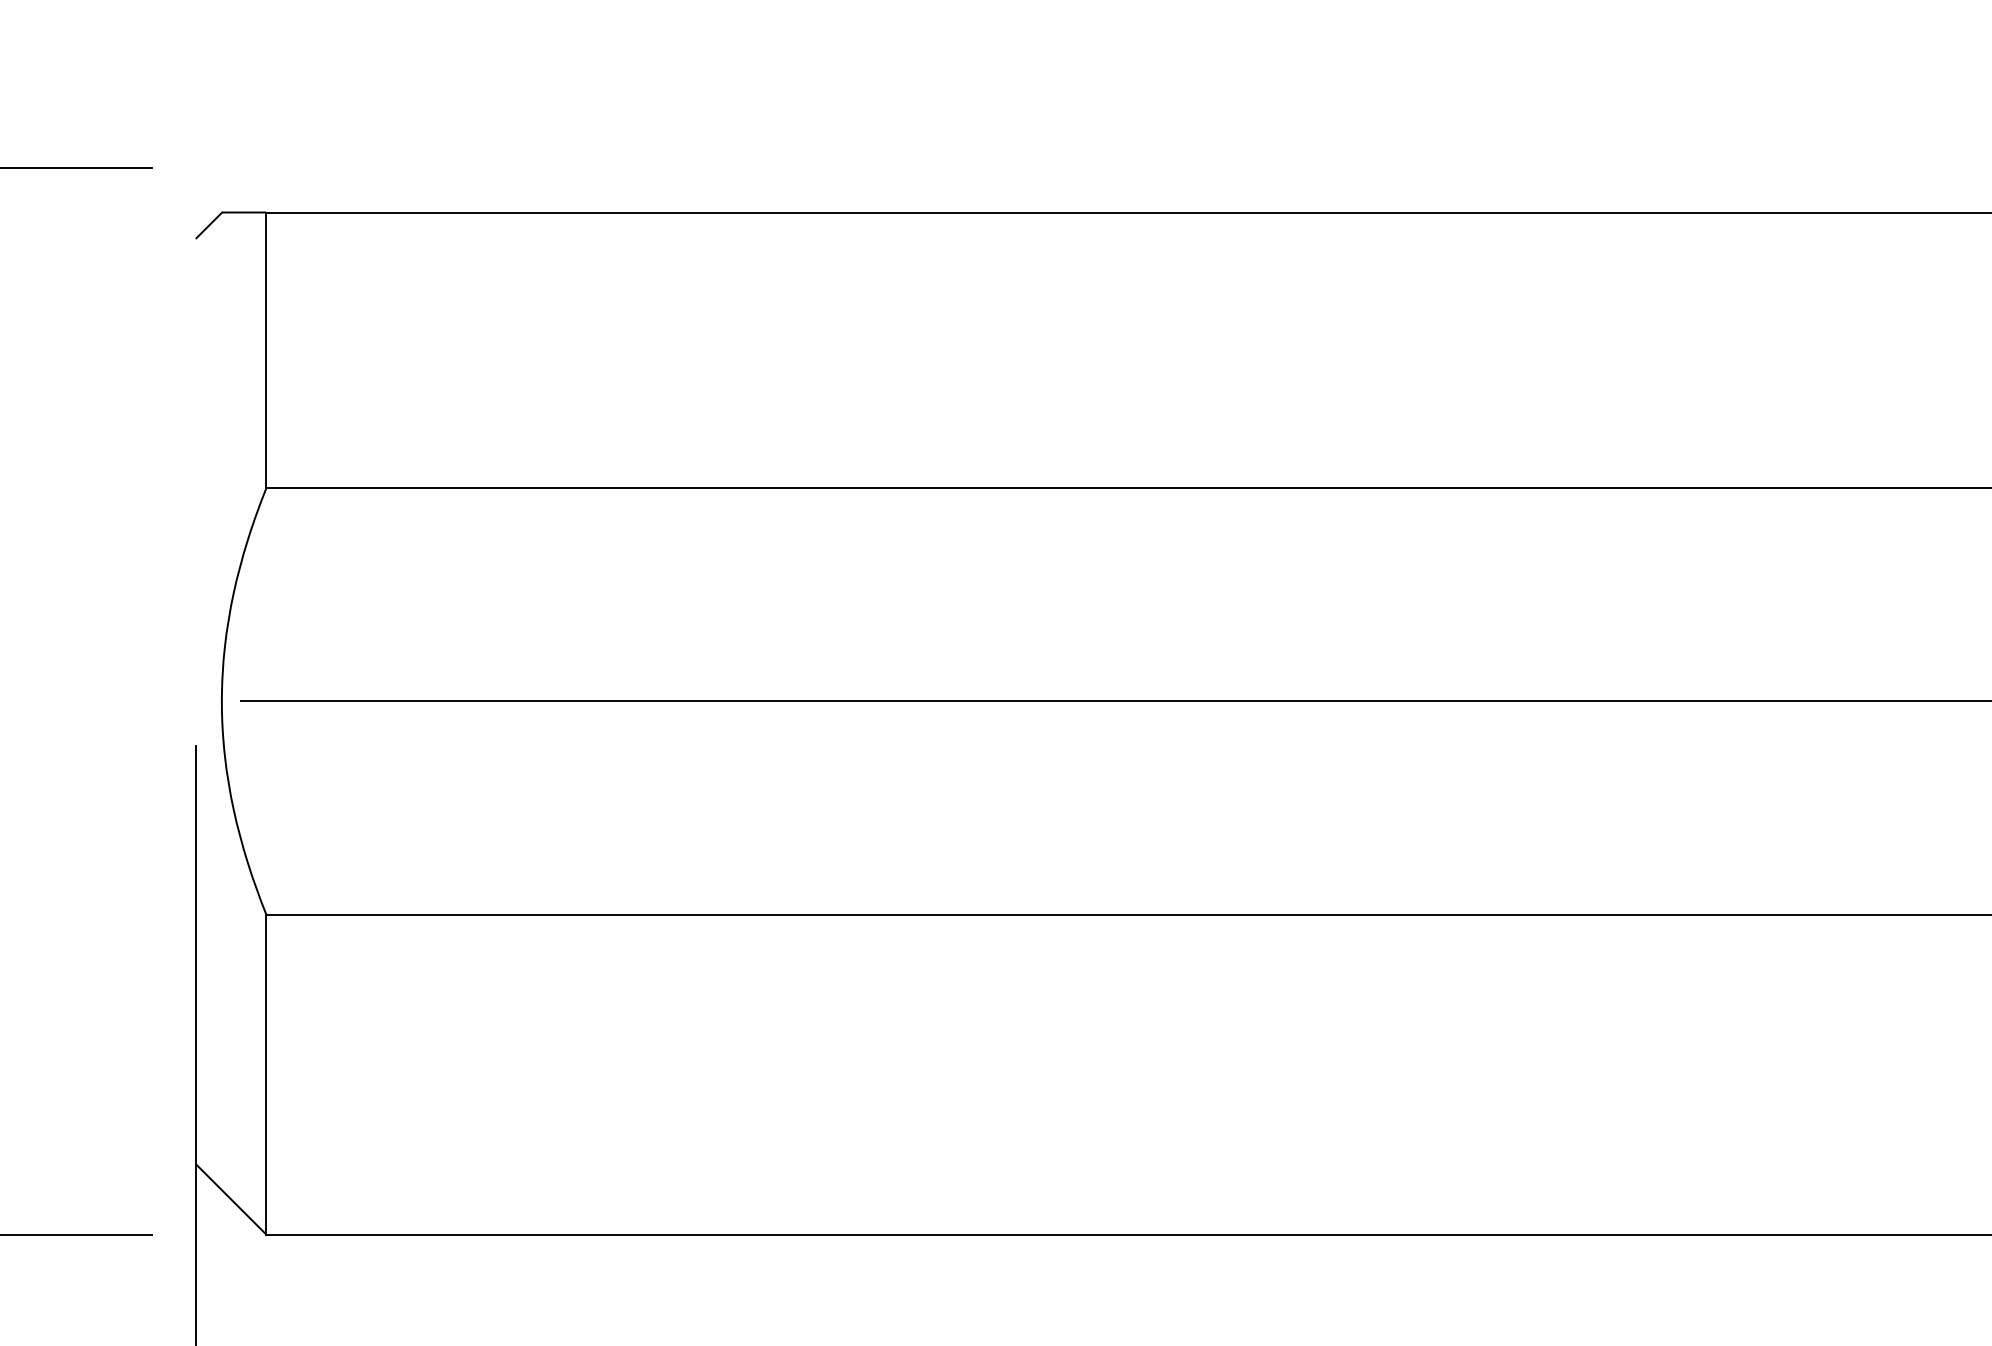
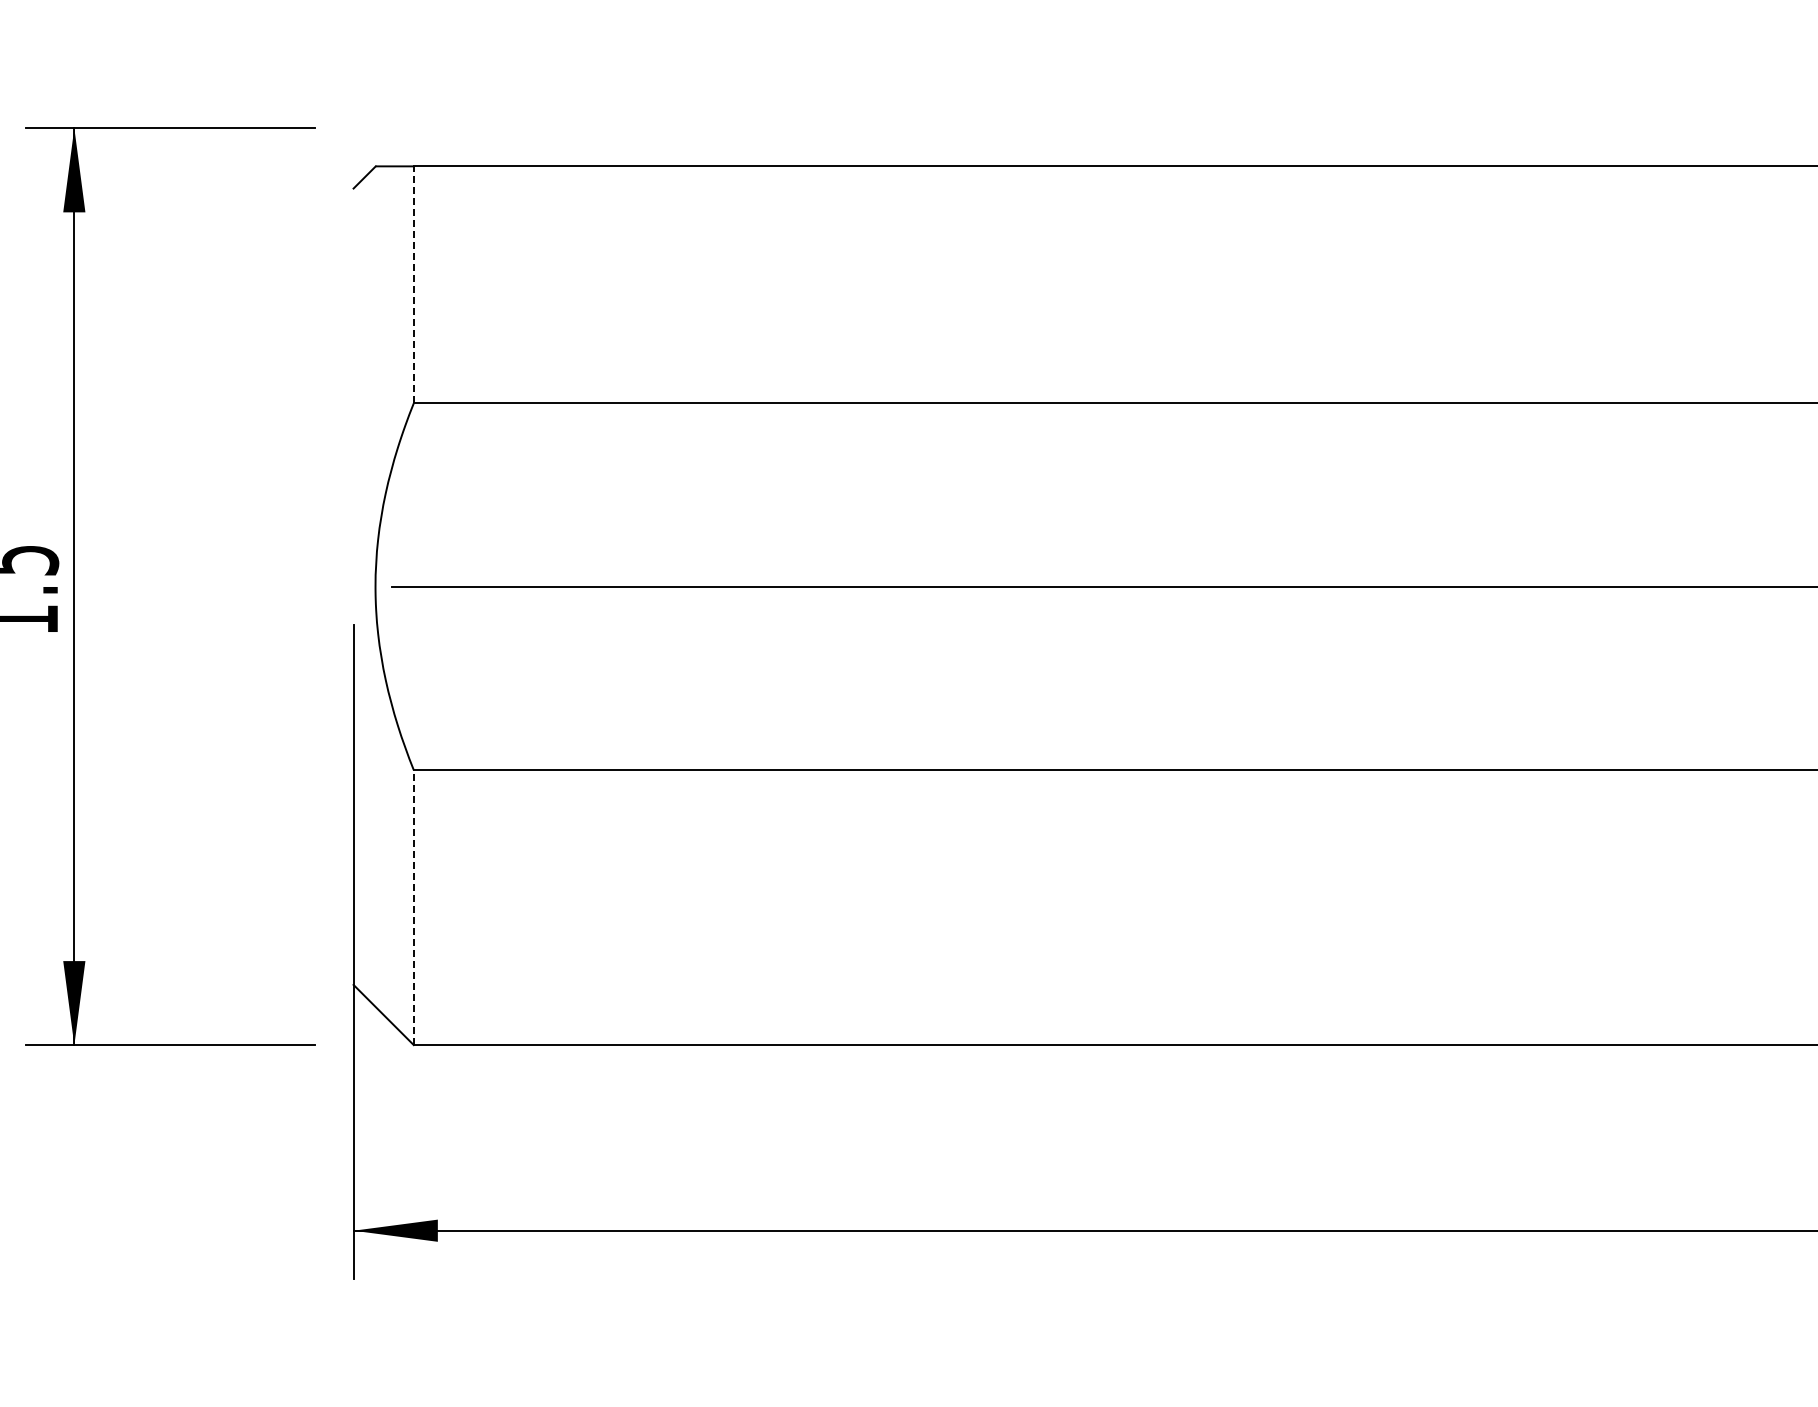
line: (266, 349) -> (413, 284), solid -> dashed
line: (266, 1074) -> (413, 907), solid -> dashed

